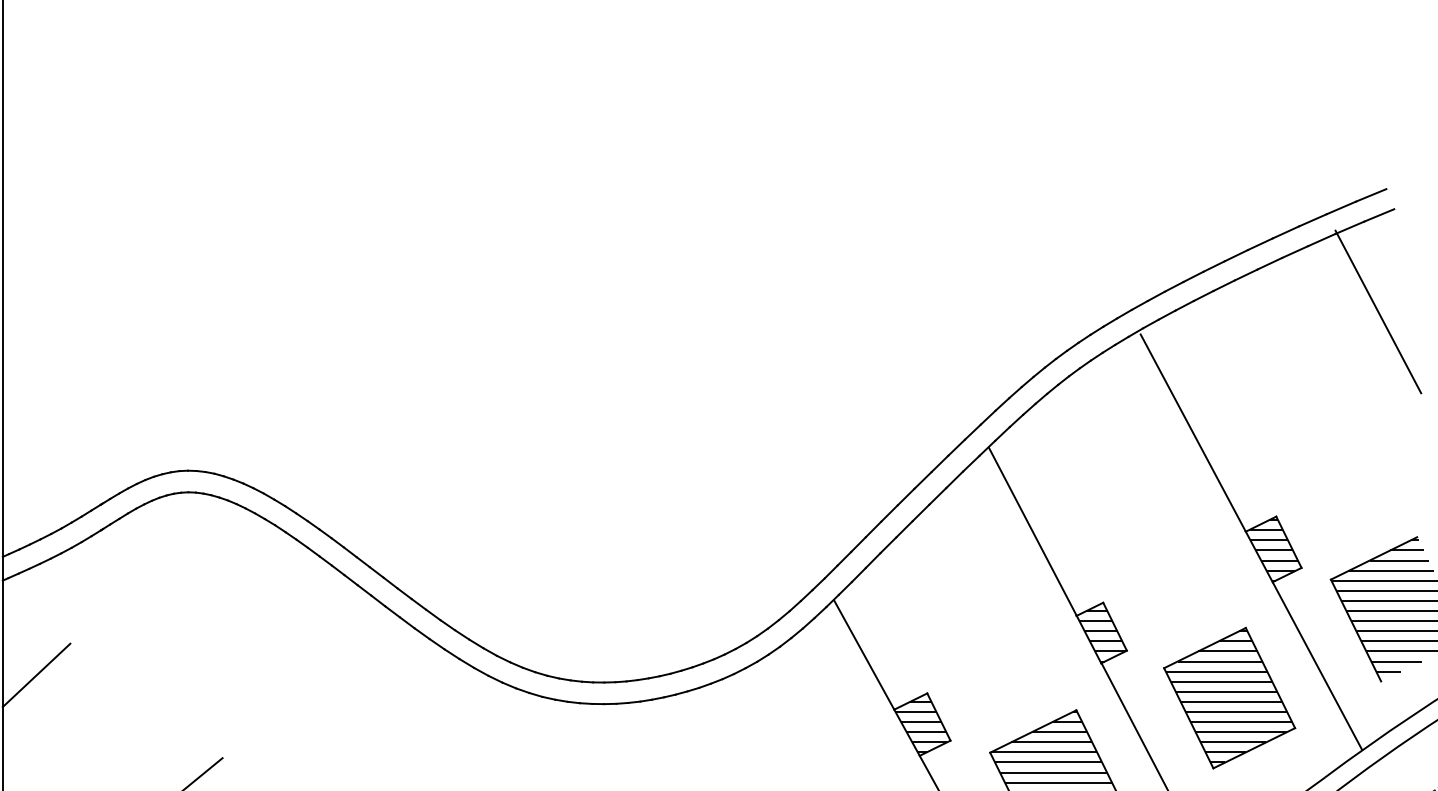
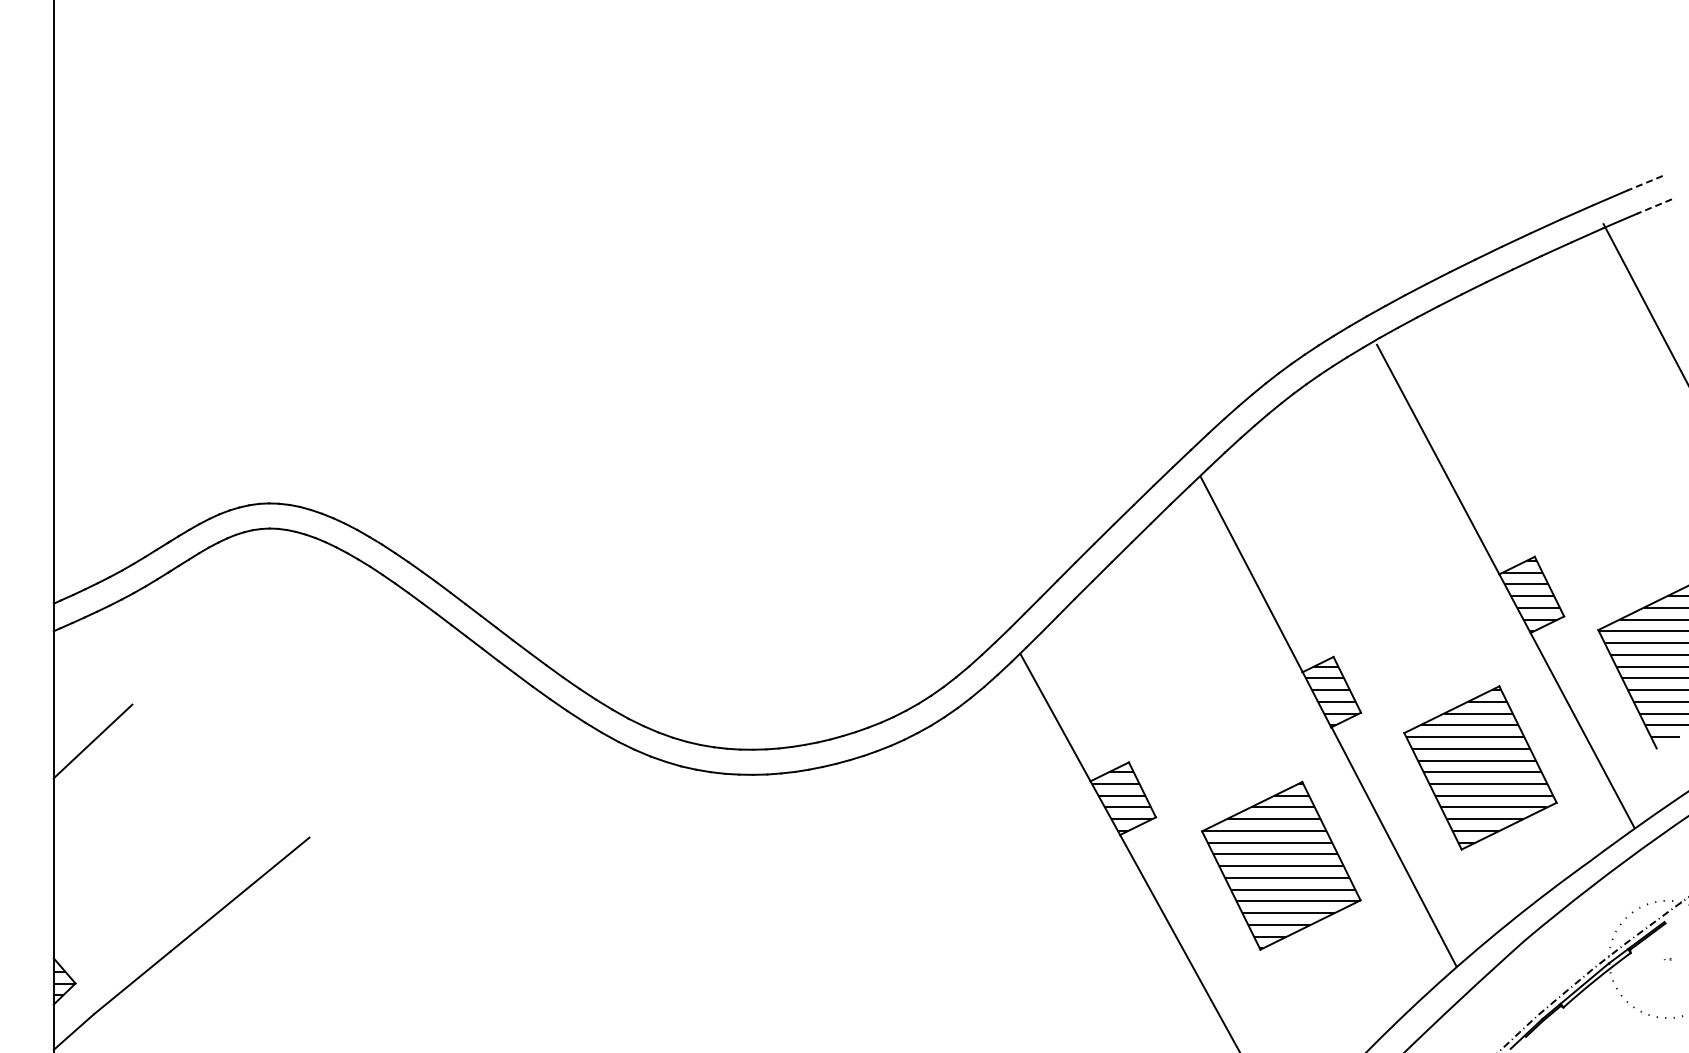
line: (1370, 195) -> (1644, 183), solid -> dashed
line: (1379, 215) -> (1654, 206), solid -> dashed

